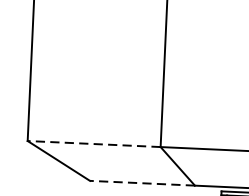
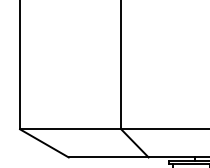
line: (93, 144) -> (70, 129), dashed -> solid
line: (142, 183) -> (108, 157), dashed -> solid

